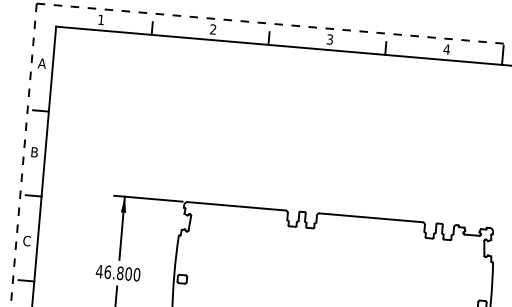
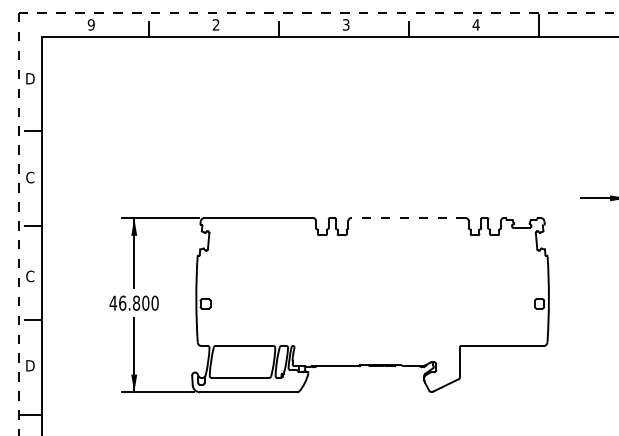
text: (100, 19) -> (90, 24), 1 -> 9
text: (41, 63) -> (29, 78), A -> D
text: (34, 152) -> (30, 177), B -> C
line: (371, 218) -> (408, 218), solid -> dashed

